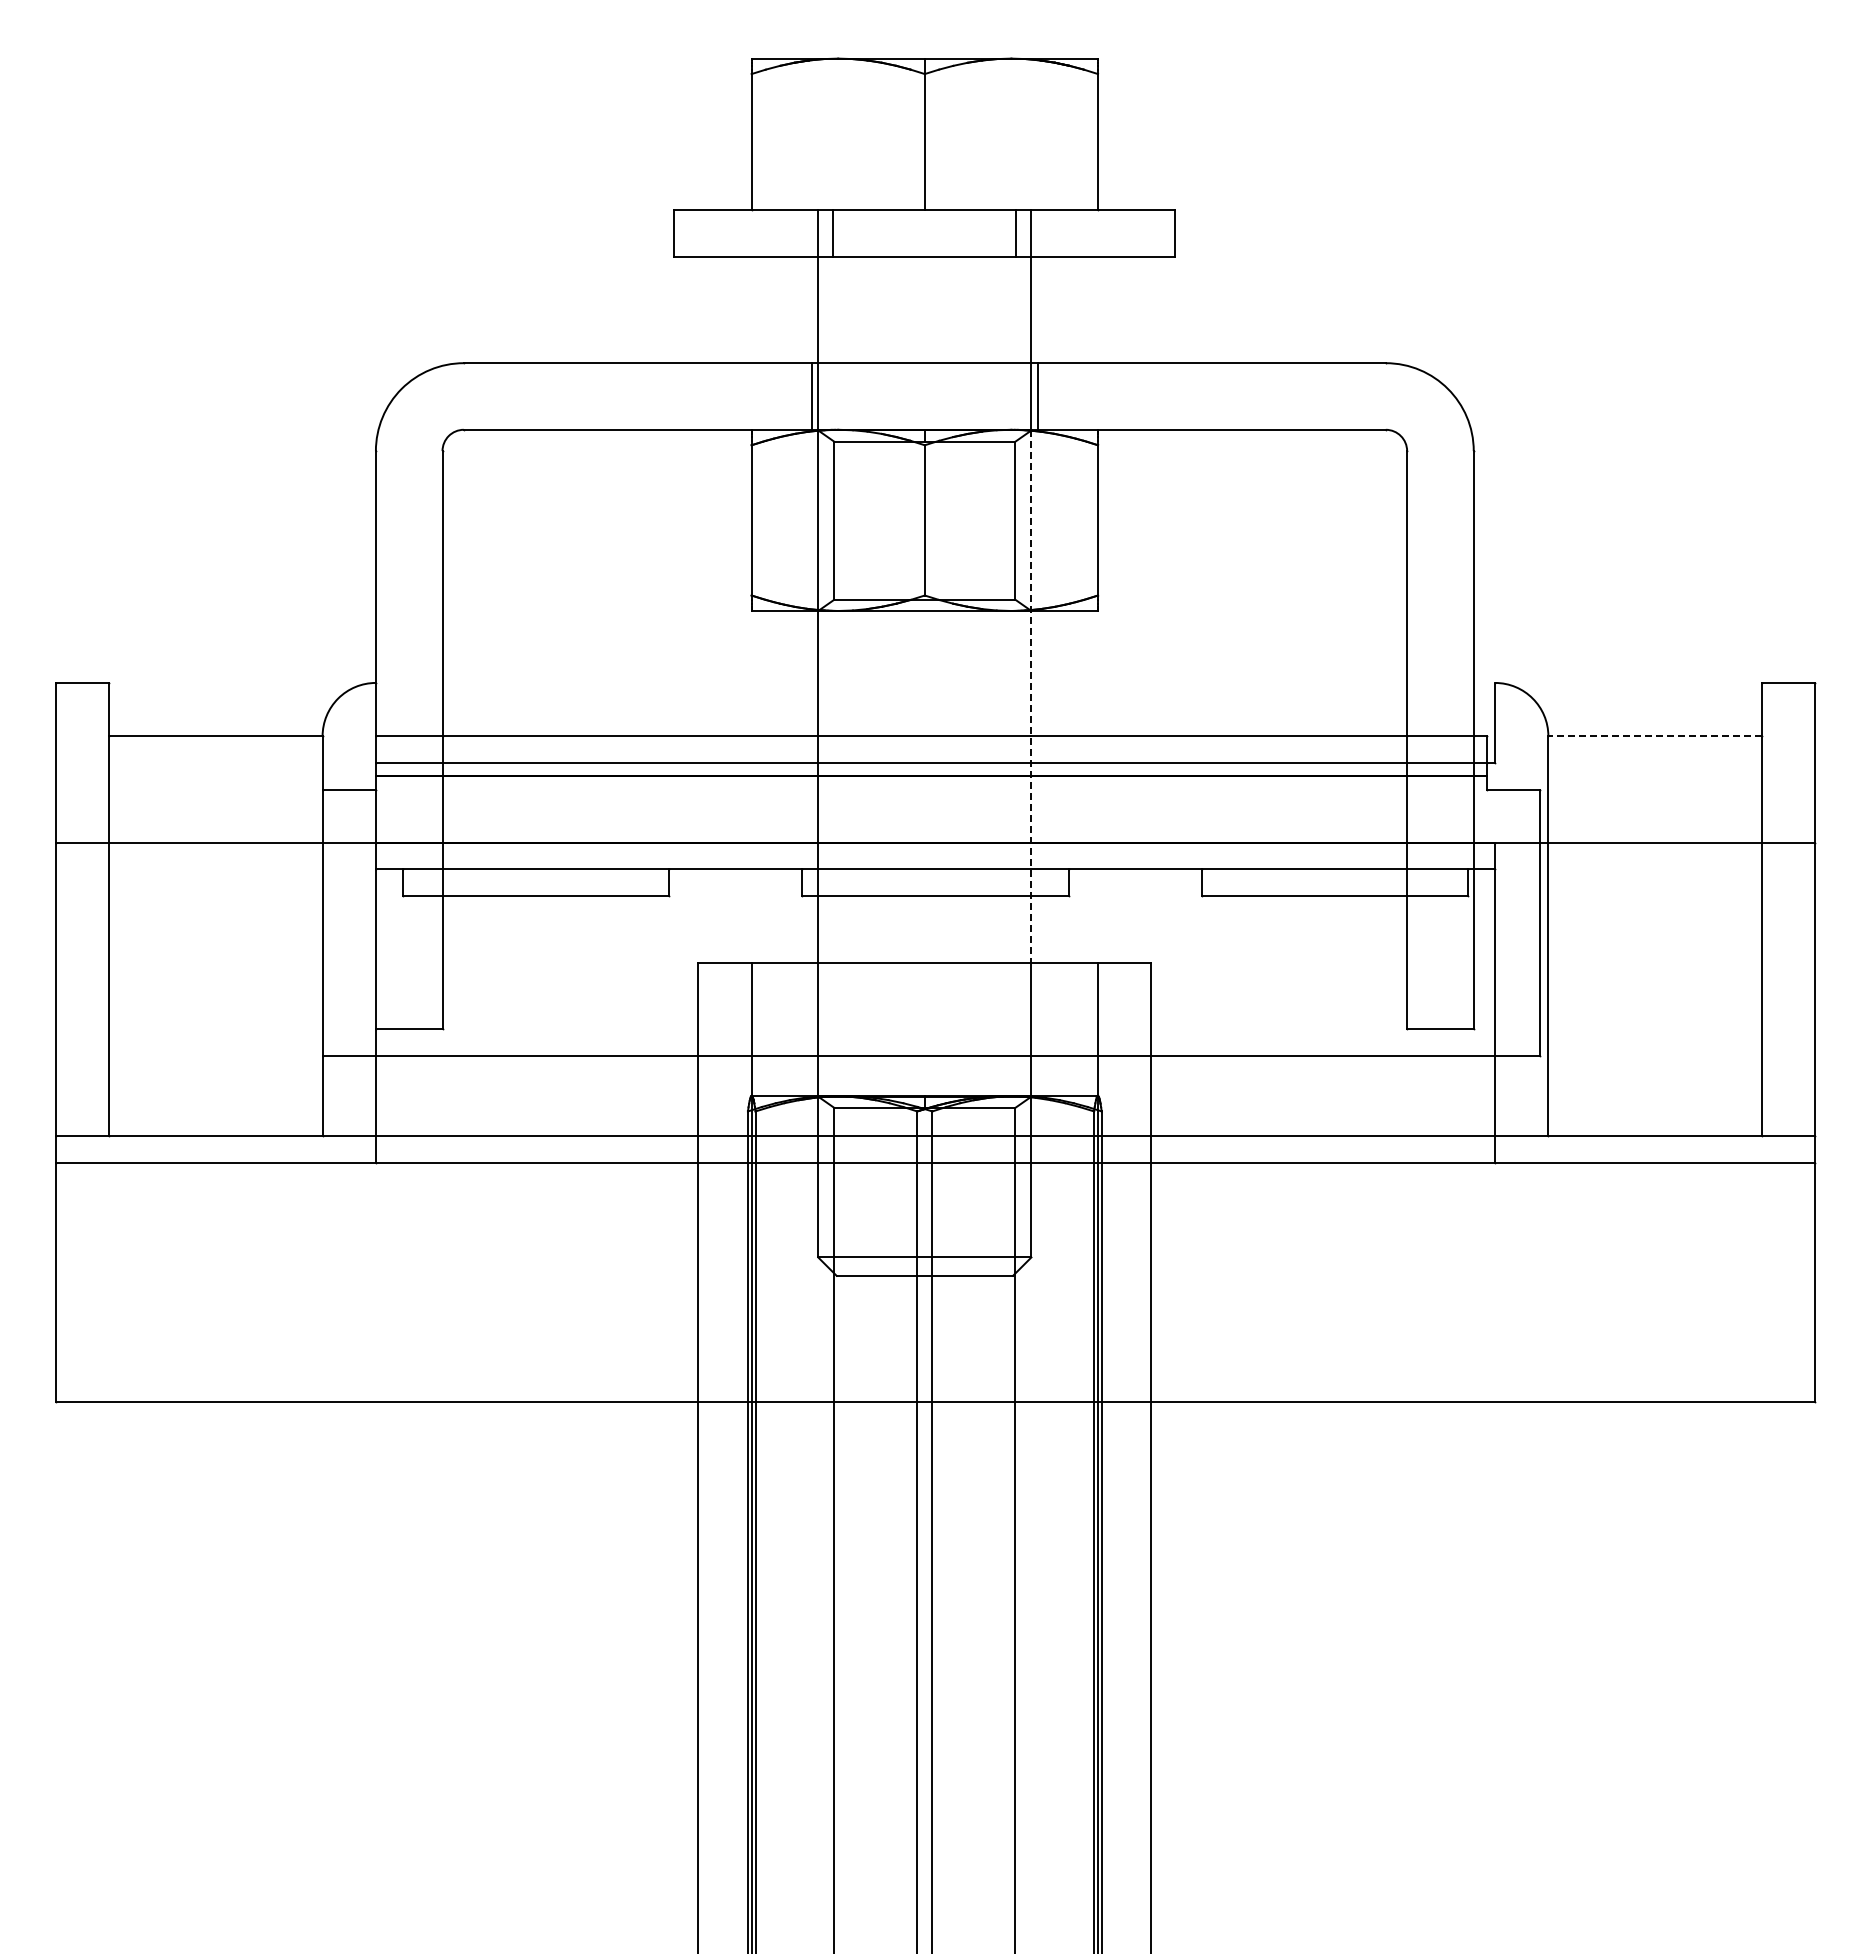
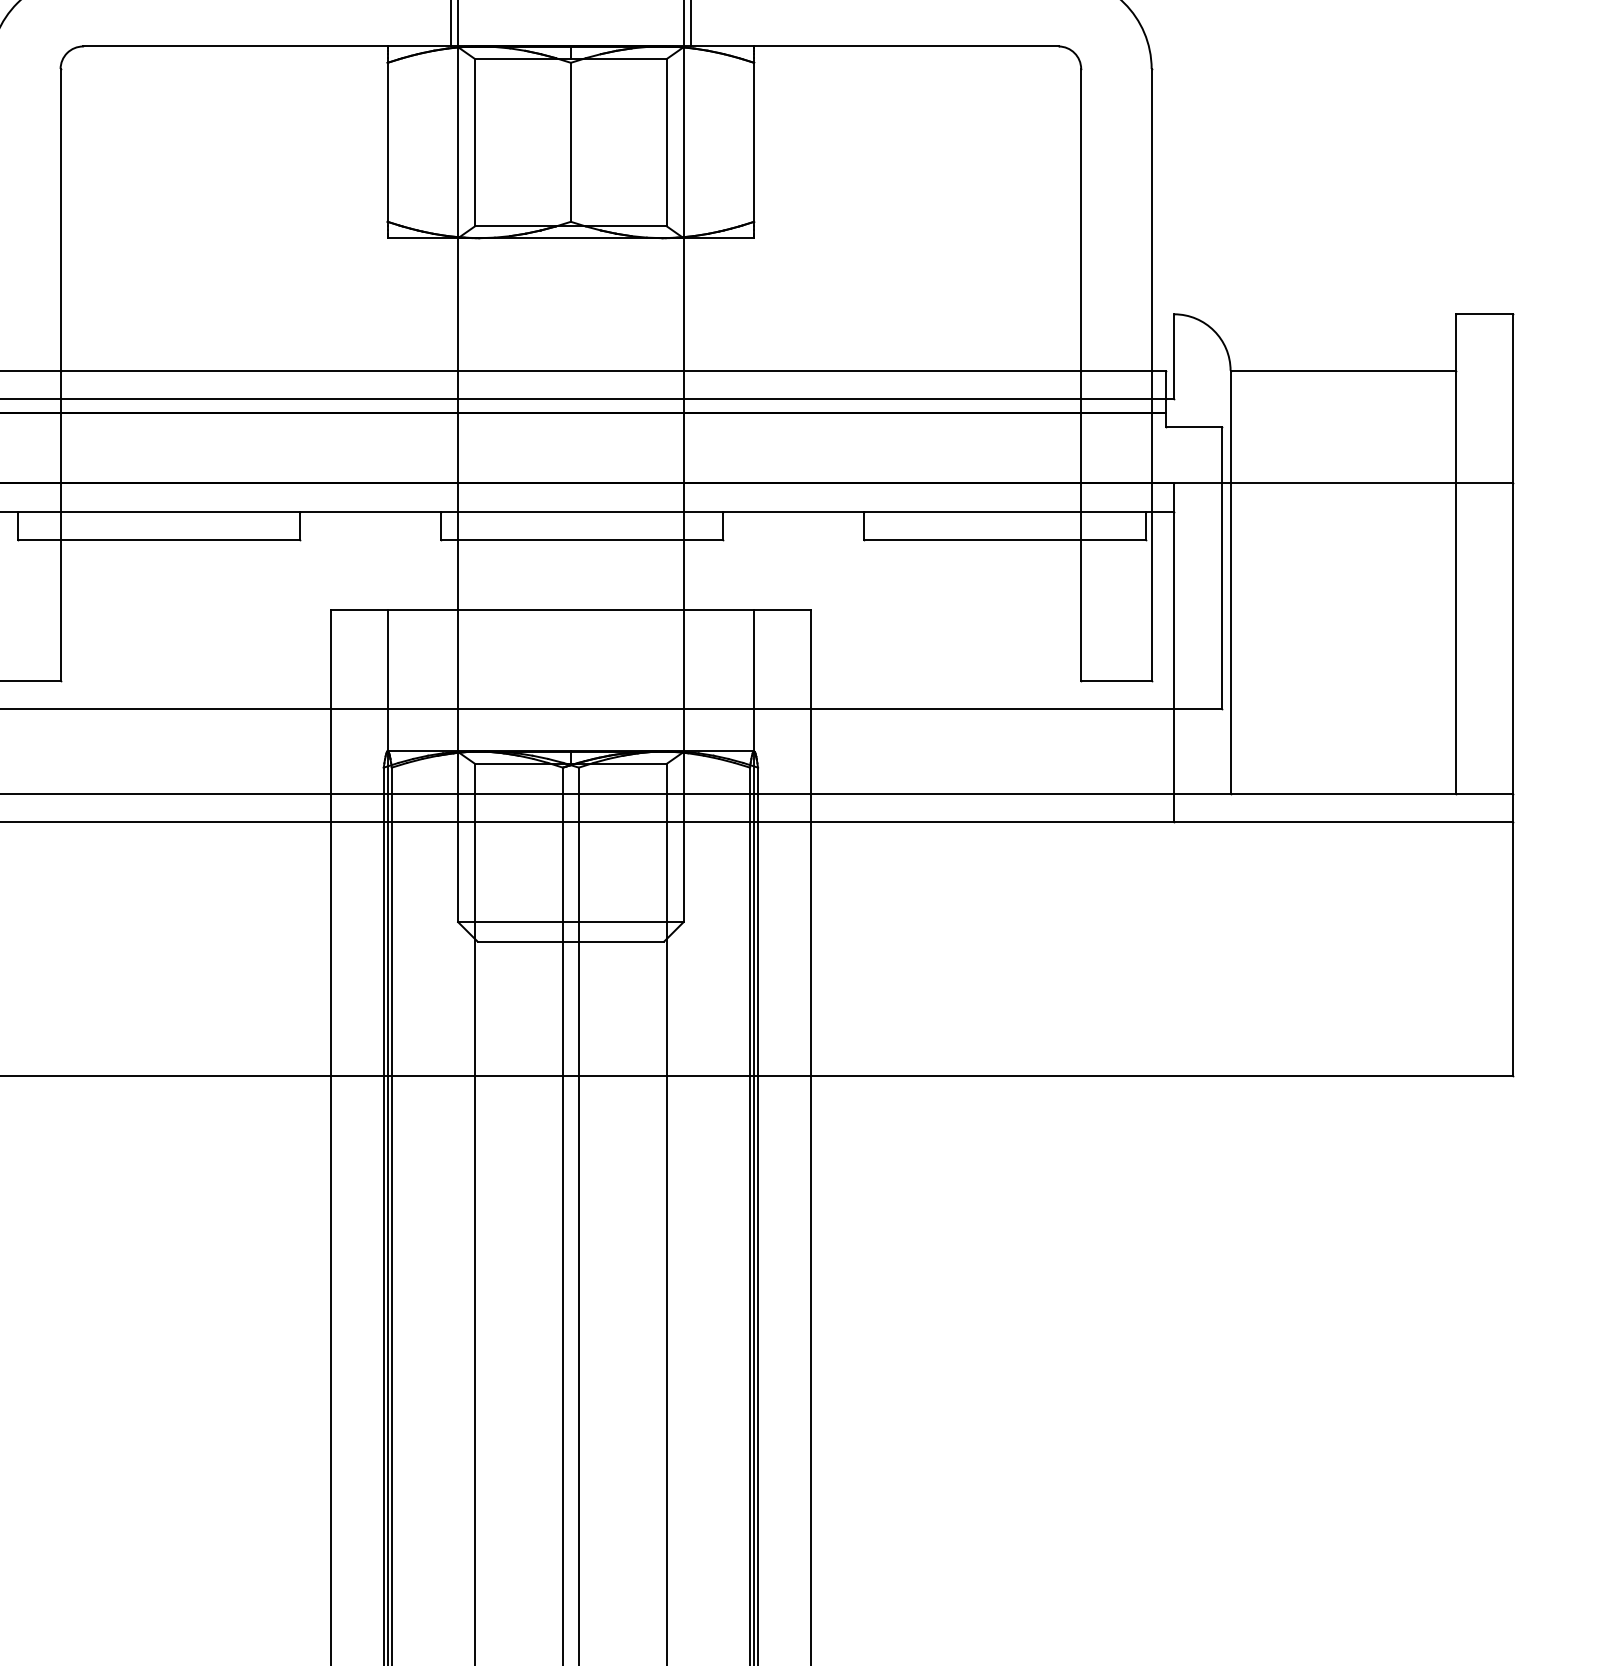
line: (1031, 696) -> (683, 328), dashed -> solid
line: (1654, 736) -> (1342, 370), dashed -> solid

